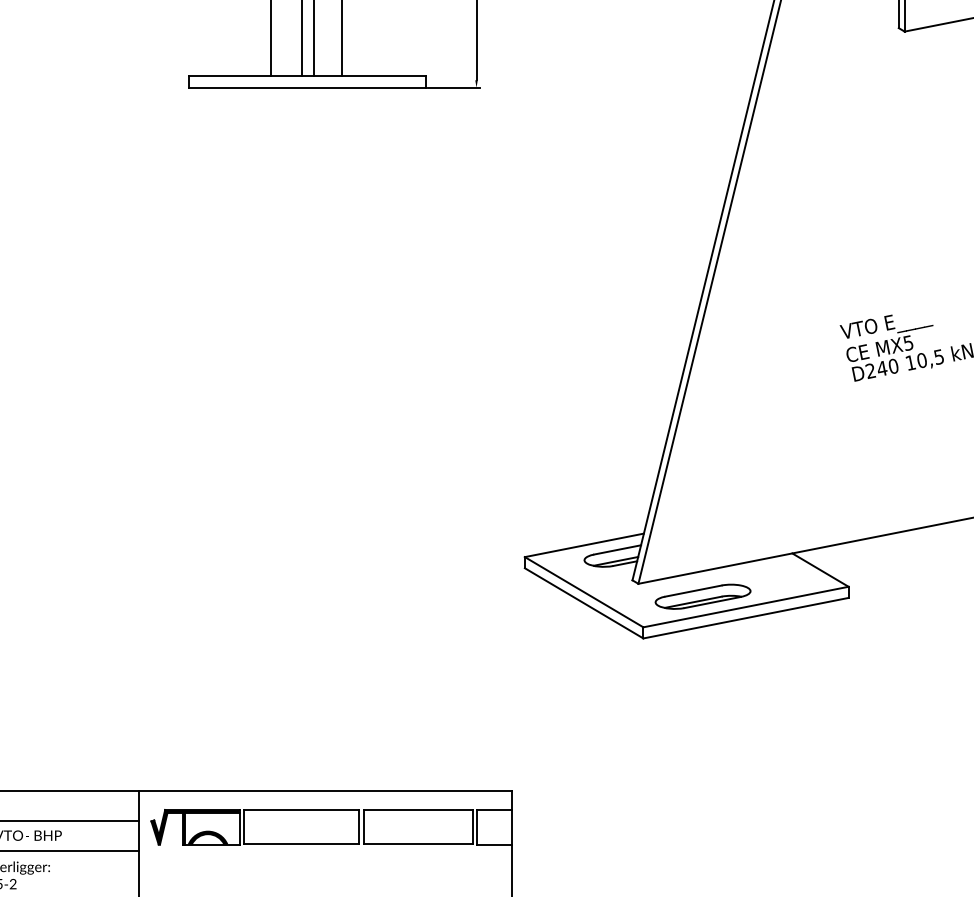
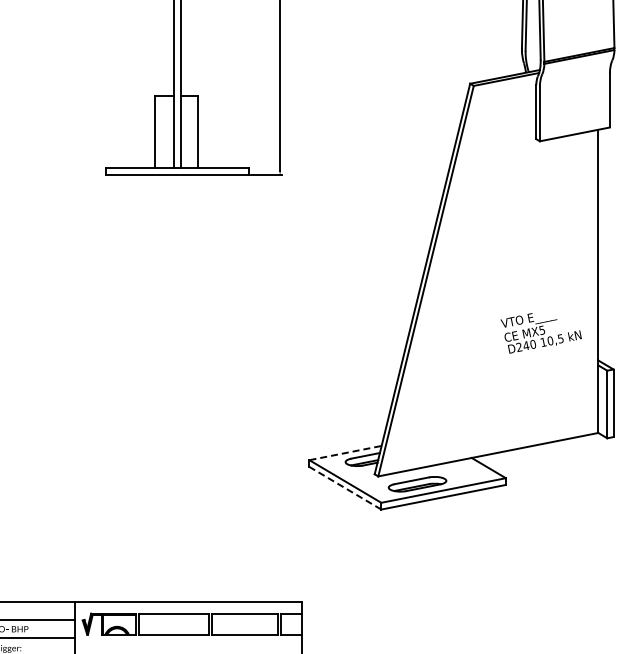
line: (584, 546) -> (345, 453), solid -> dashed
line: (584, 603) -> (345, 488), solid -> dashed

